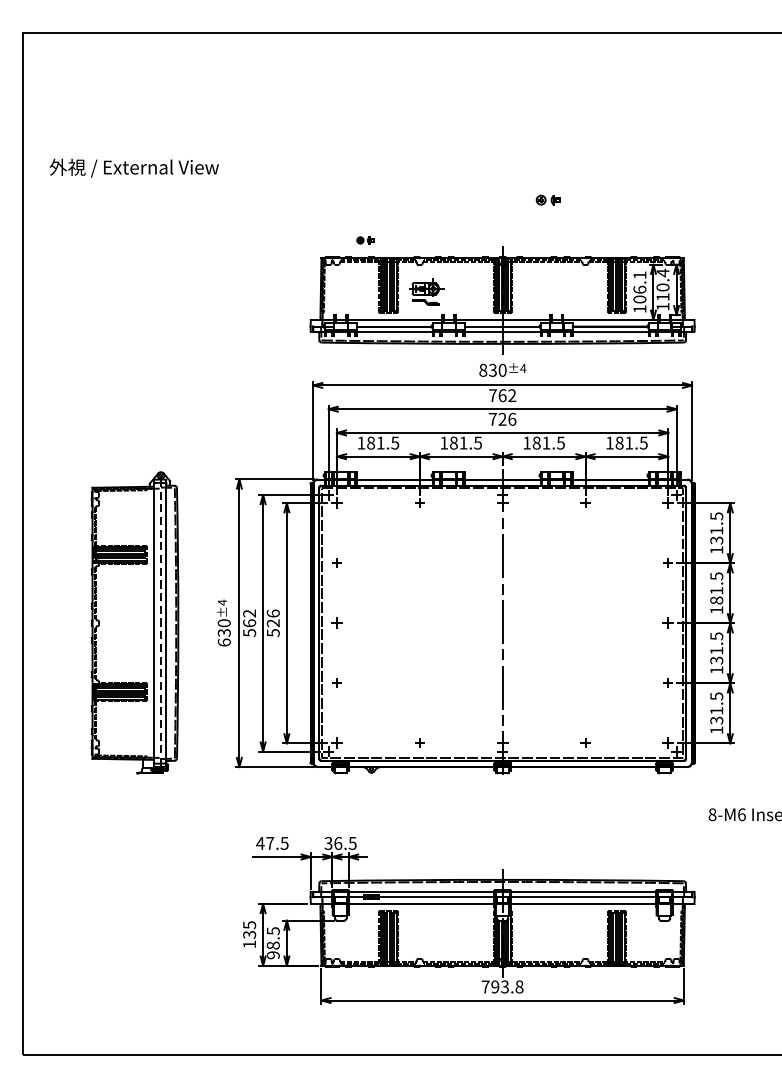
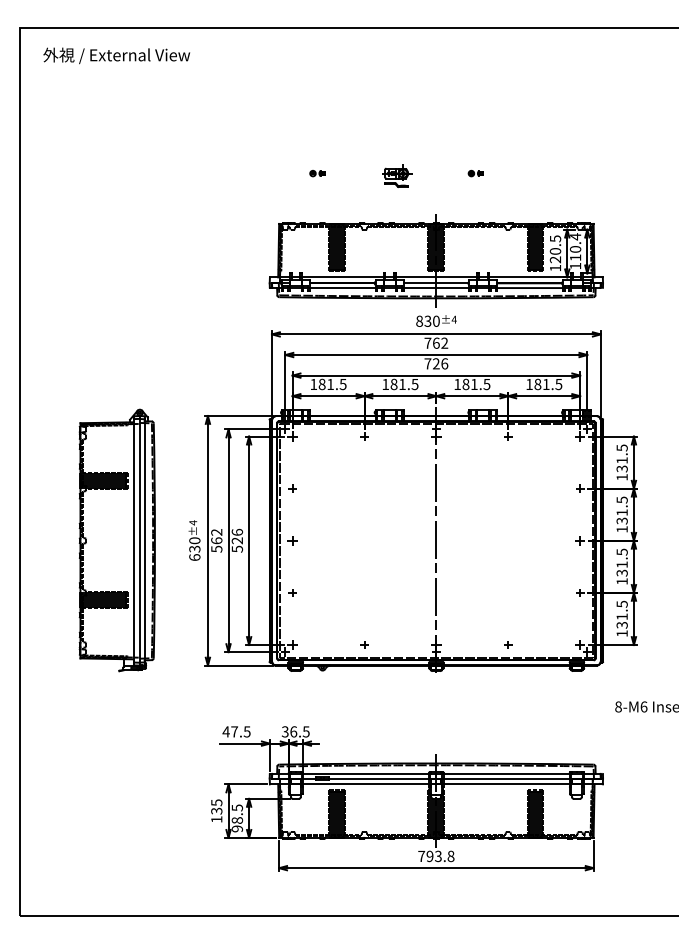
text: (134, 167) -> (116, 55), moved
part: (547, 200) -> (475, 173), size x0.71
part: (365, 240) -> (317, 173), moved
text: (639, 287) -> (555, 249), 106.1 -> 120.5
part: (426, 291) -> (397, 175), moved
text: (715, 599) -> (621, 520), 181.5 -> 131.5
line: (160, 622) -> (139, 540), dashed -> solid

